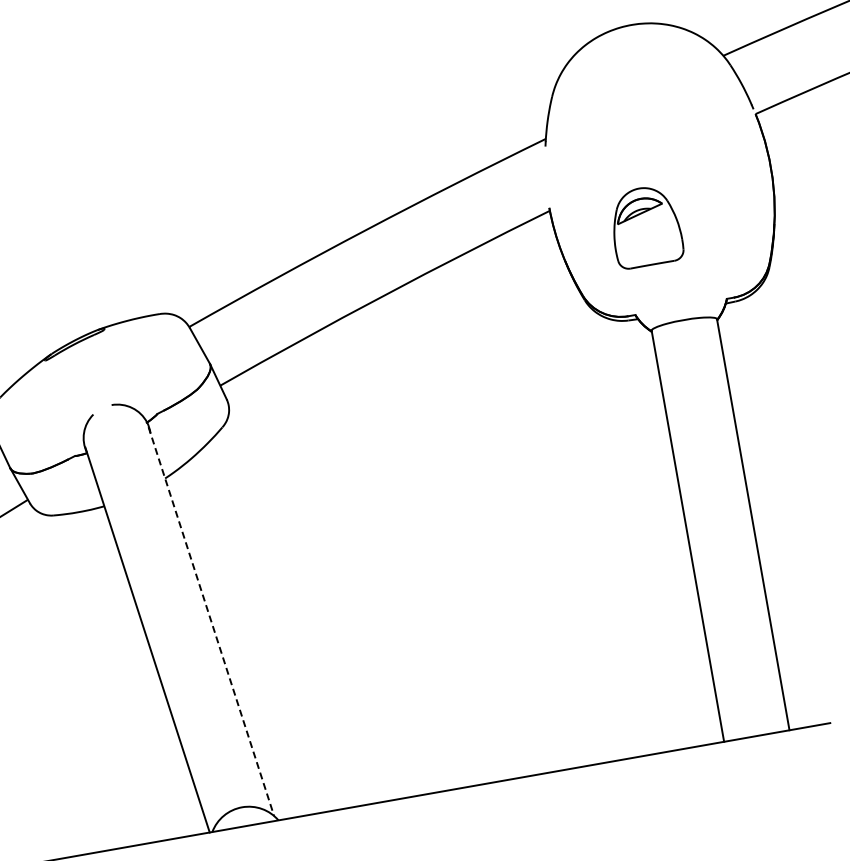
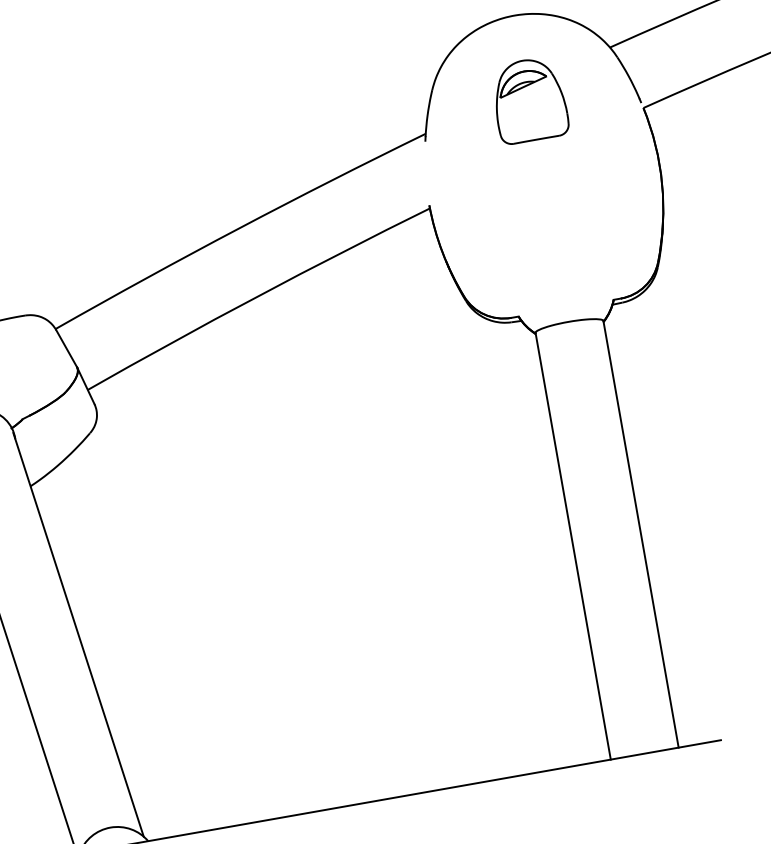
part: (648, 228) -> (532, 102), moved
line: (211, 622) -> (78, 635), dashed -> solid

